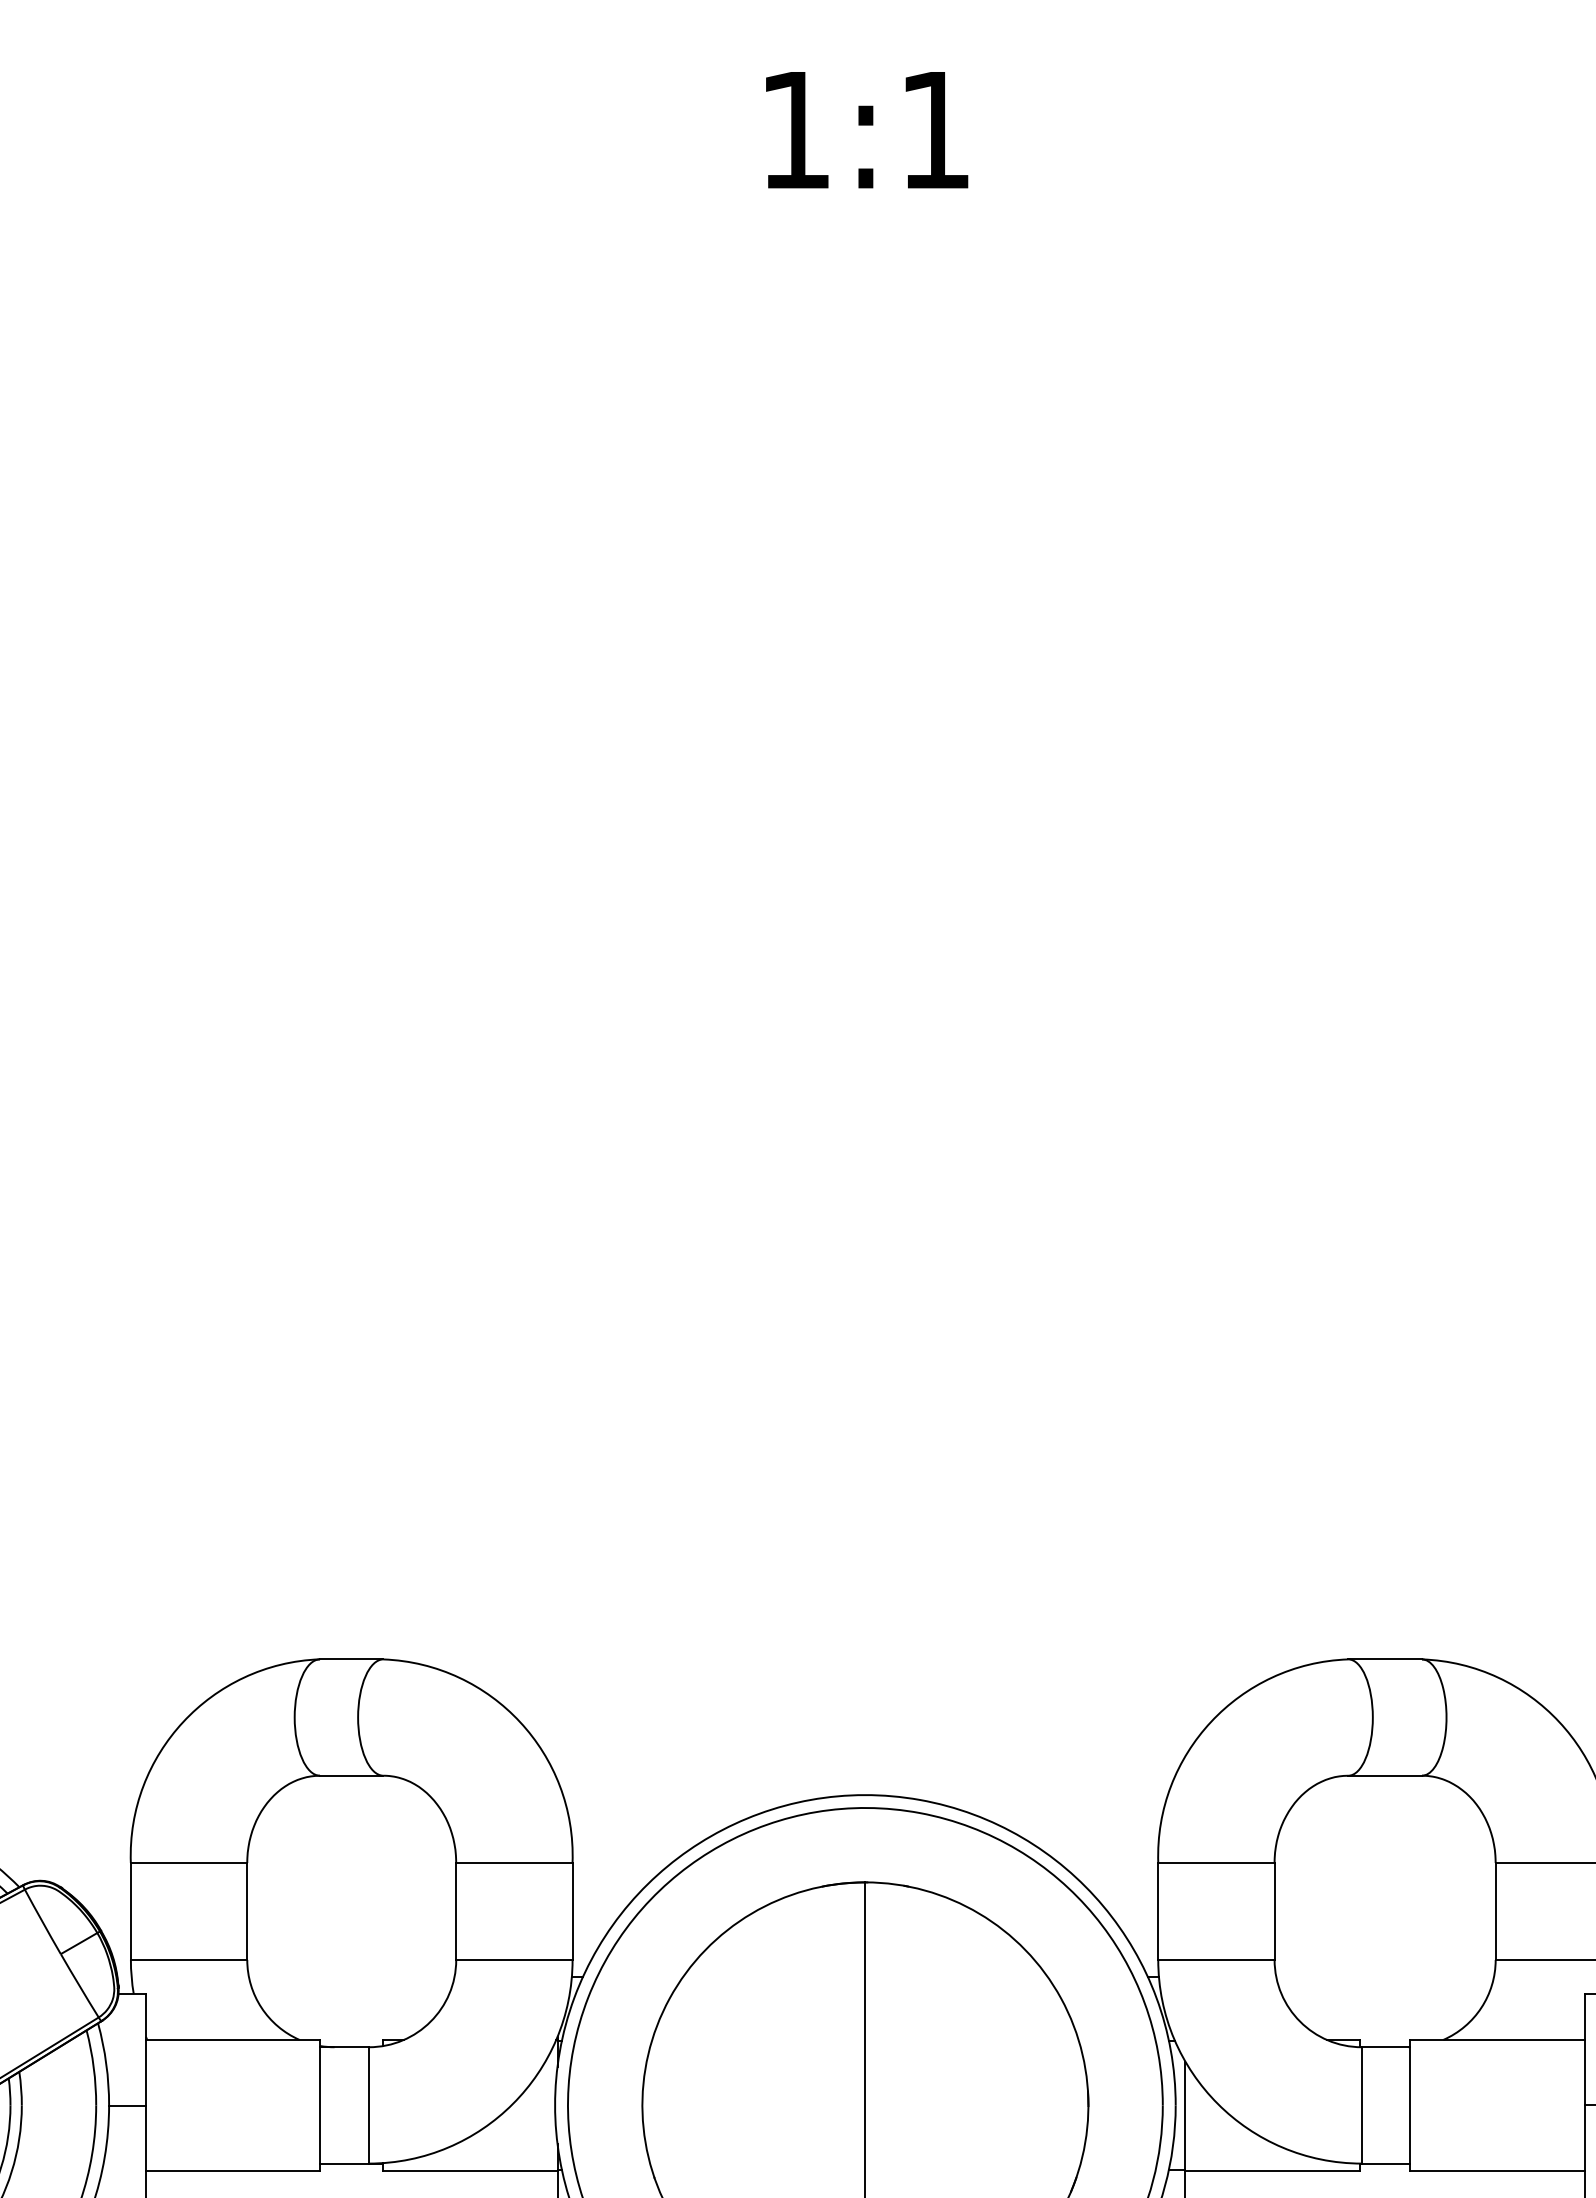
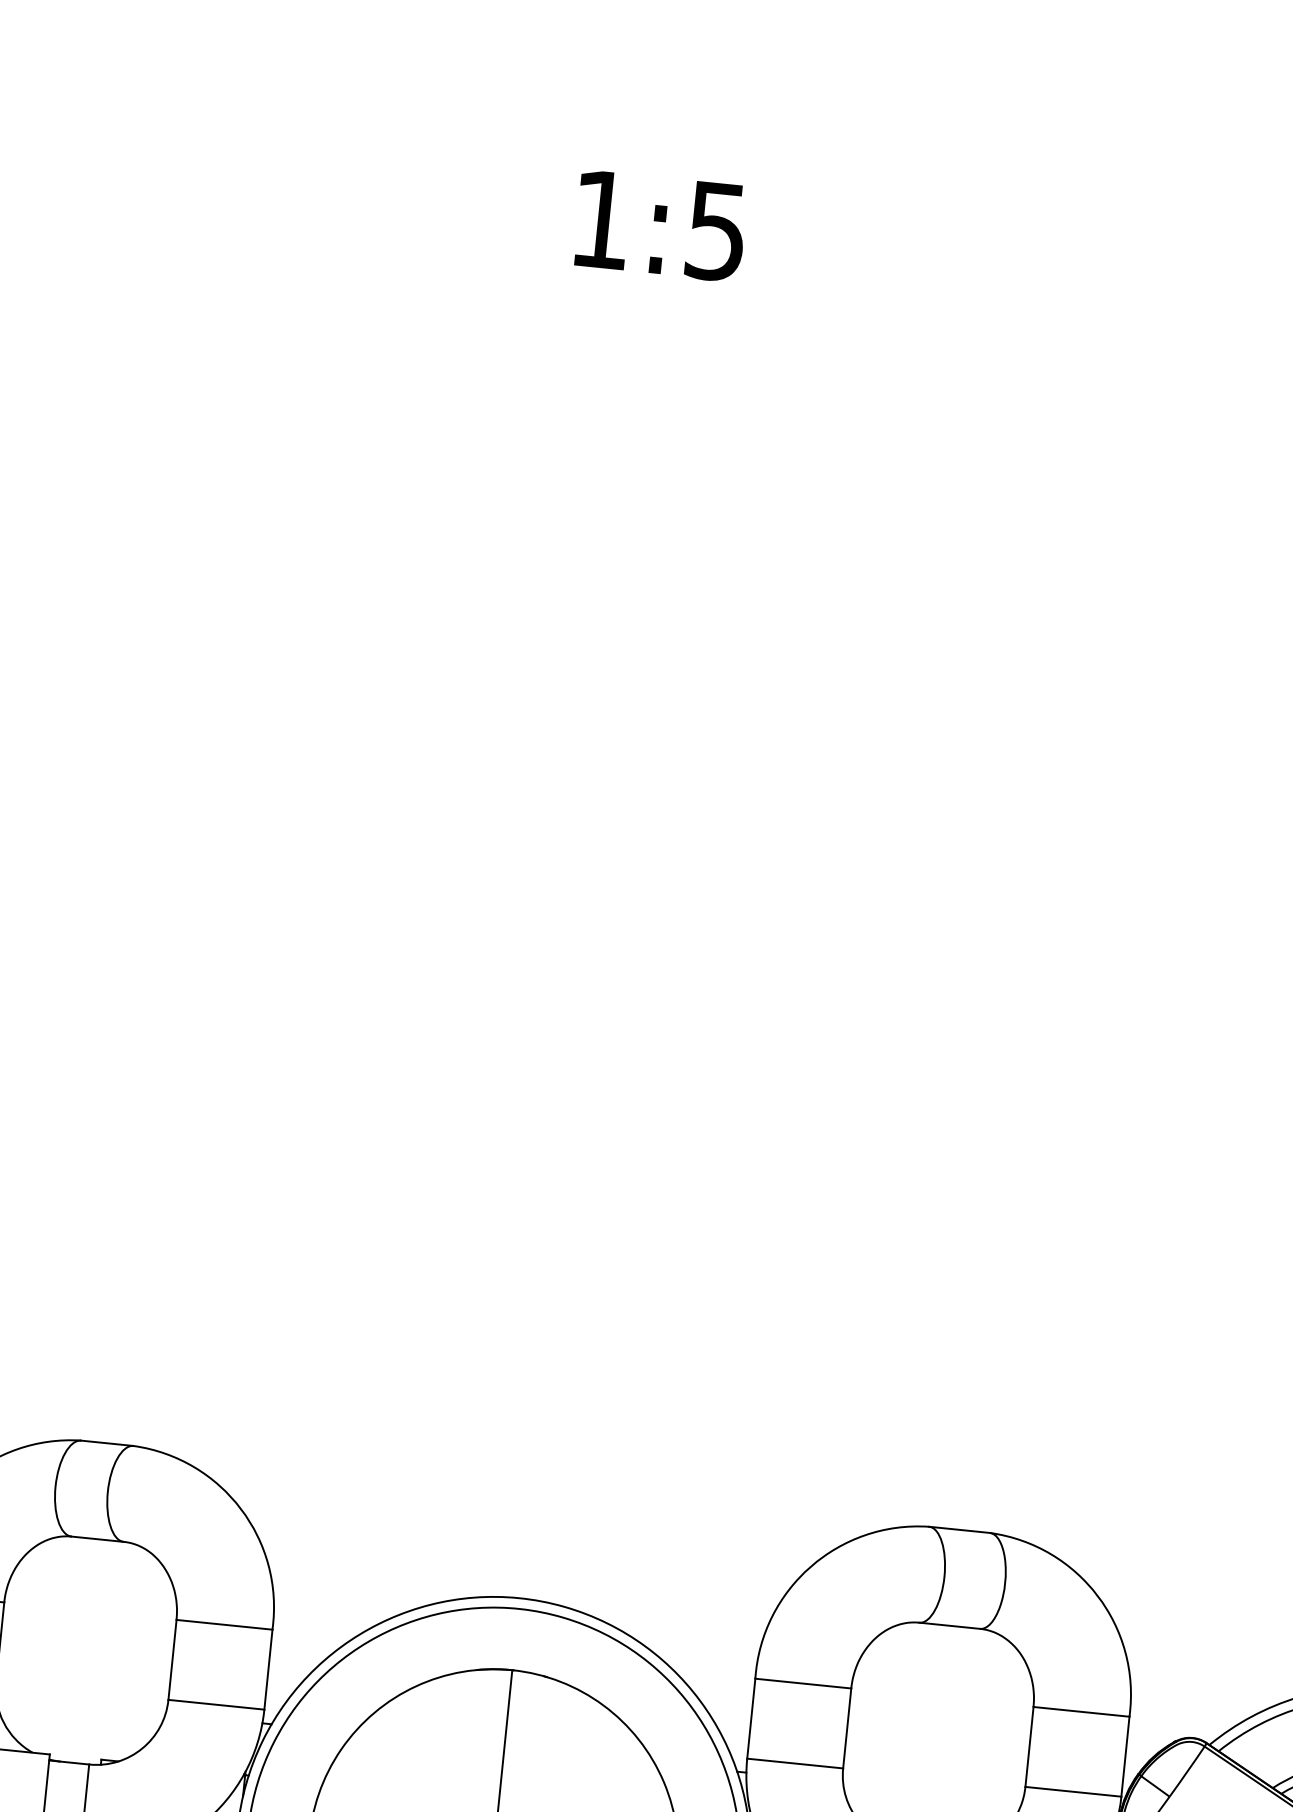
text: (934, 131) -> (715, 232), 1:1 -> 1:5

